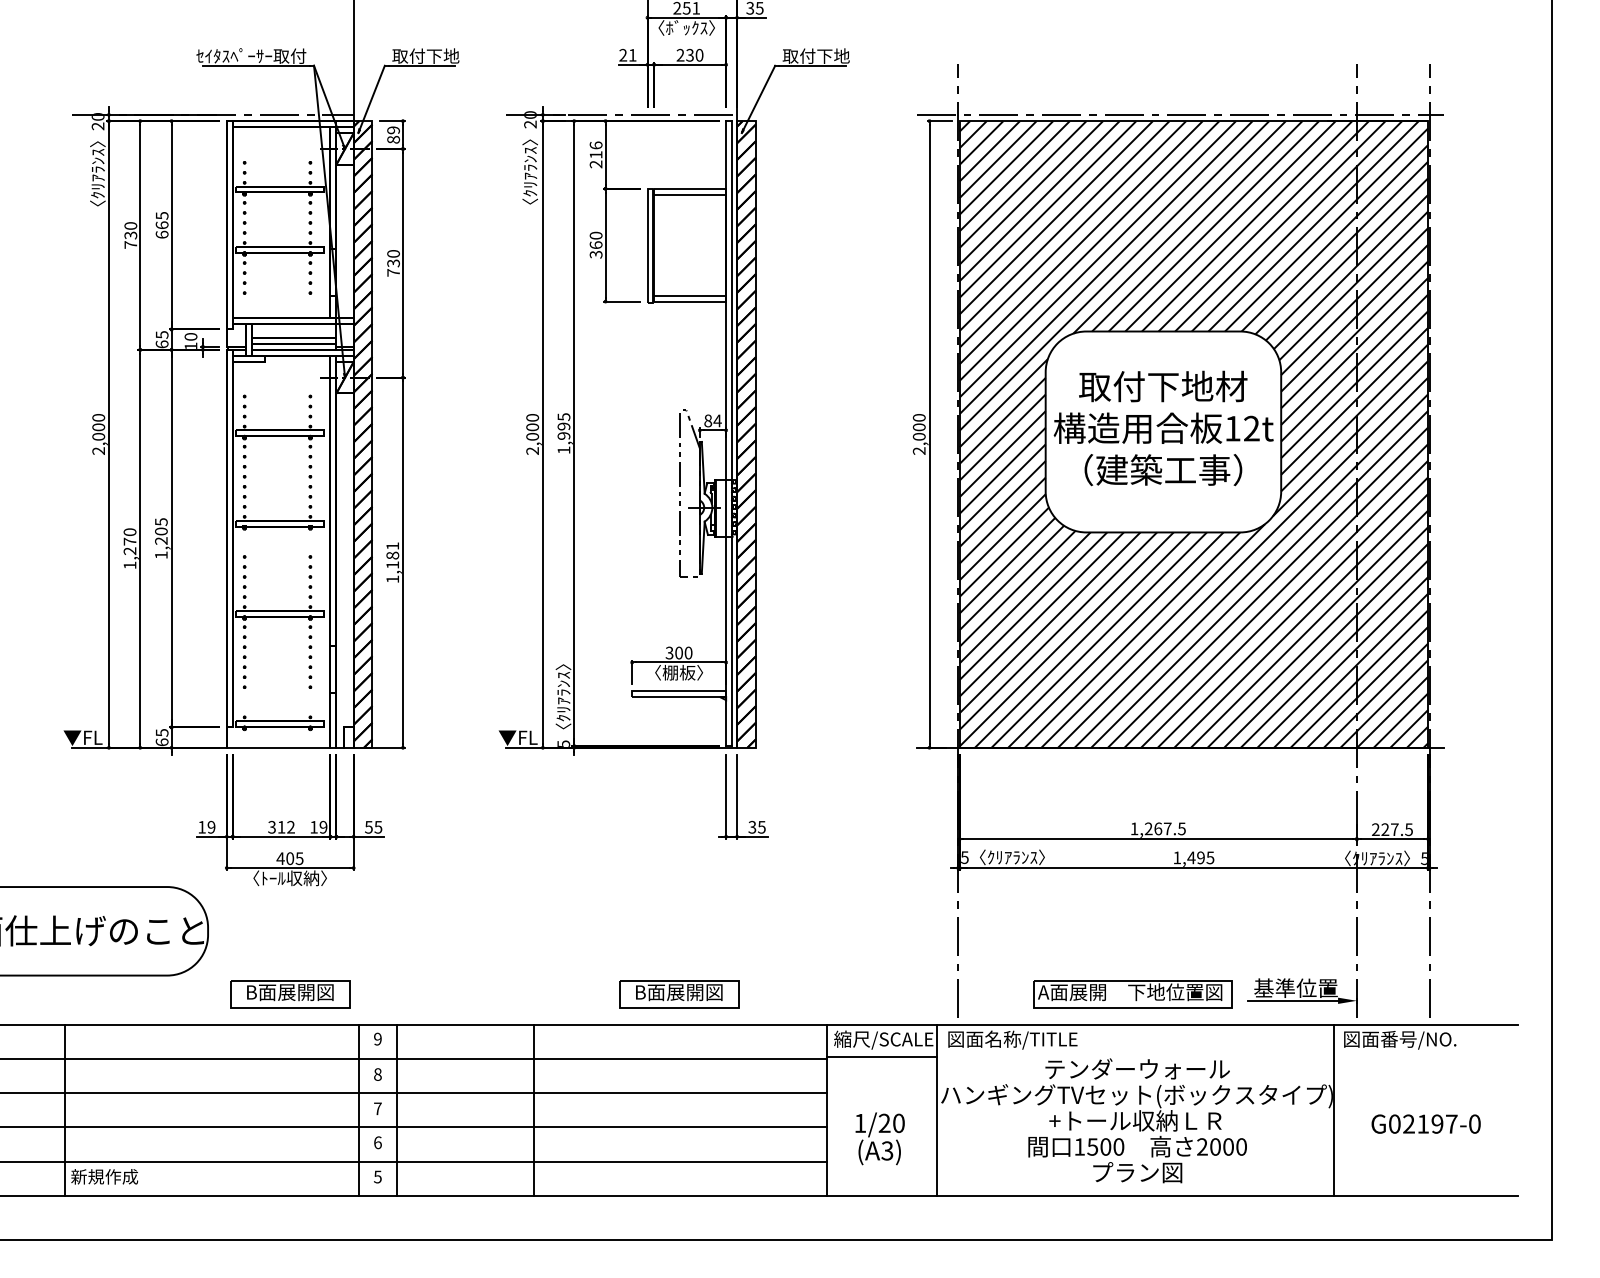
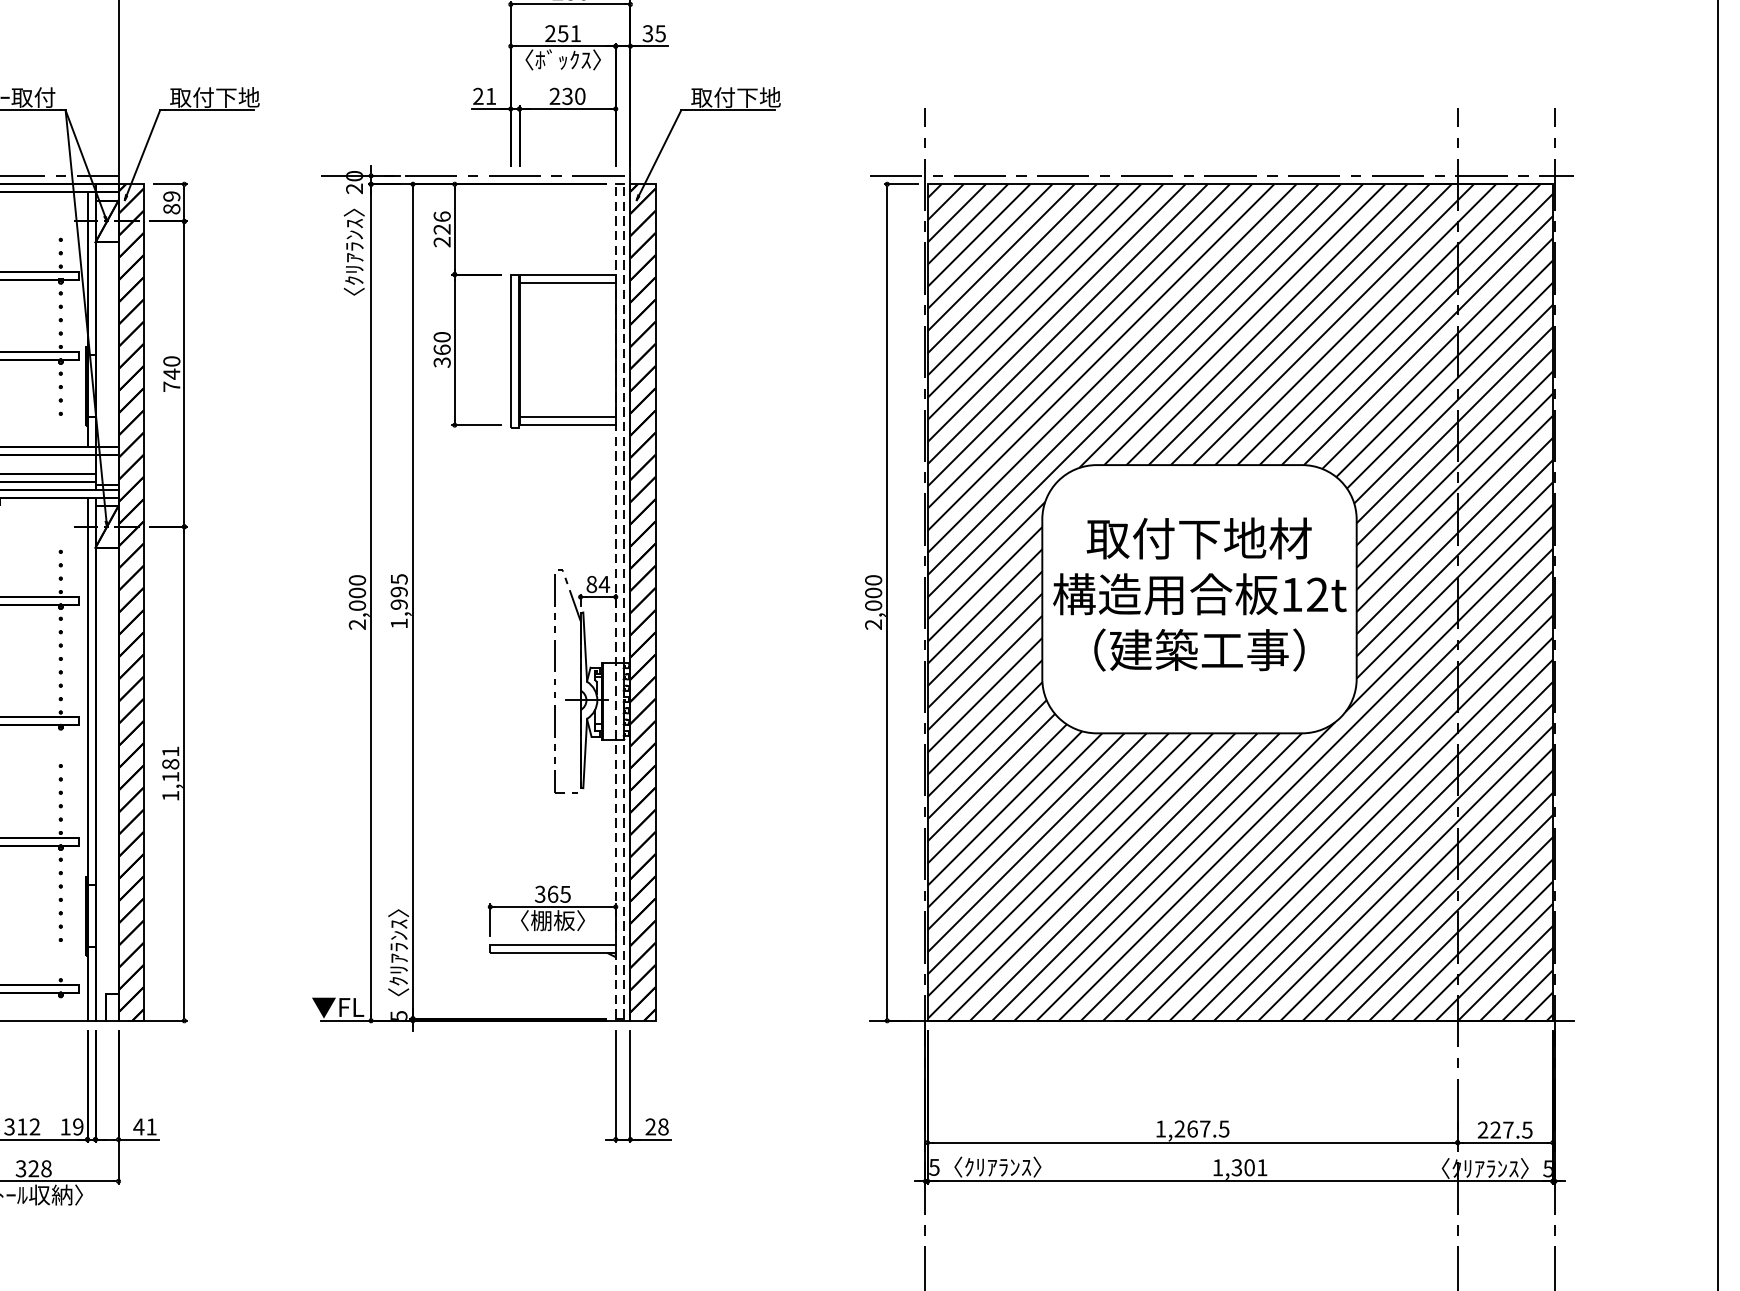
text: (595, 154) -> (441, 228), 216 -> 226
text: (393, 263) -> (171, 374), 730 -> 740
line: (726, 433) -> (616, 601), solid -> dashed
line: (732, 433) -> (624, 601), solid -> dashed
text: (683, 652) -> (558, 893), 300 -> 365
text: (373, 827) -> (145, 1127), 55 -> 41
text: (756, 827) -> (656, 1127), 35 -> 28
text: (1200, 857) -> (1248, 1167), 1,495 -> 1,301
text: (289, 858) -> (32, 1168), 405 -> 328

